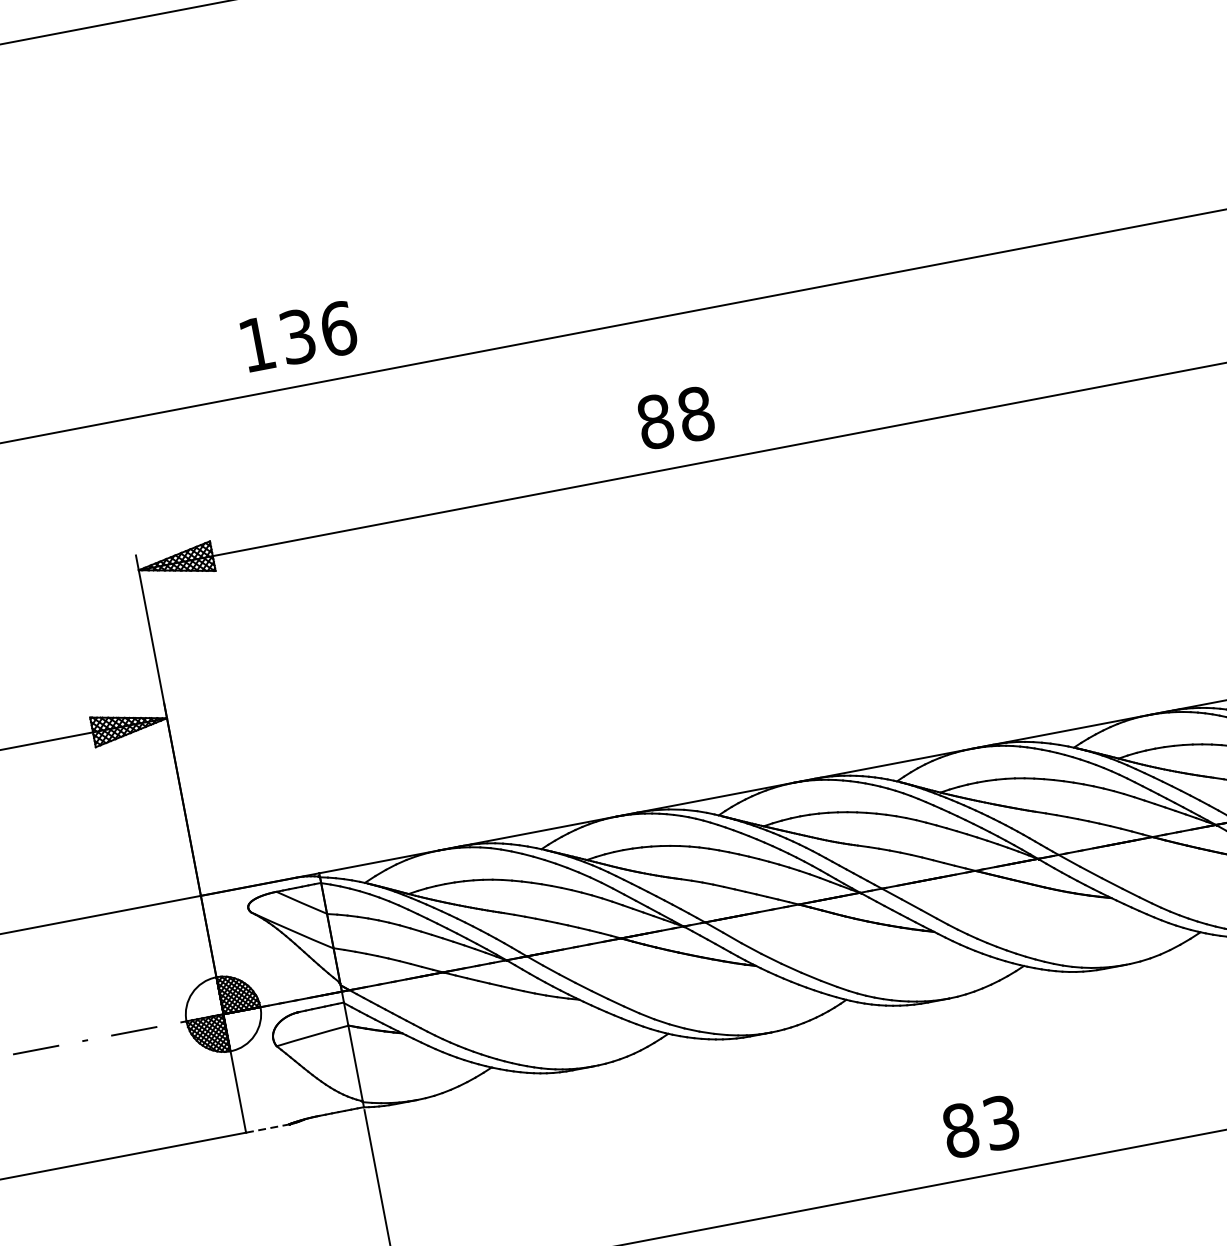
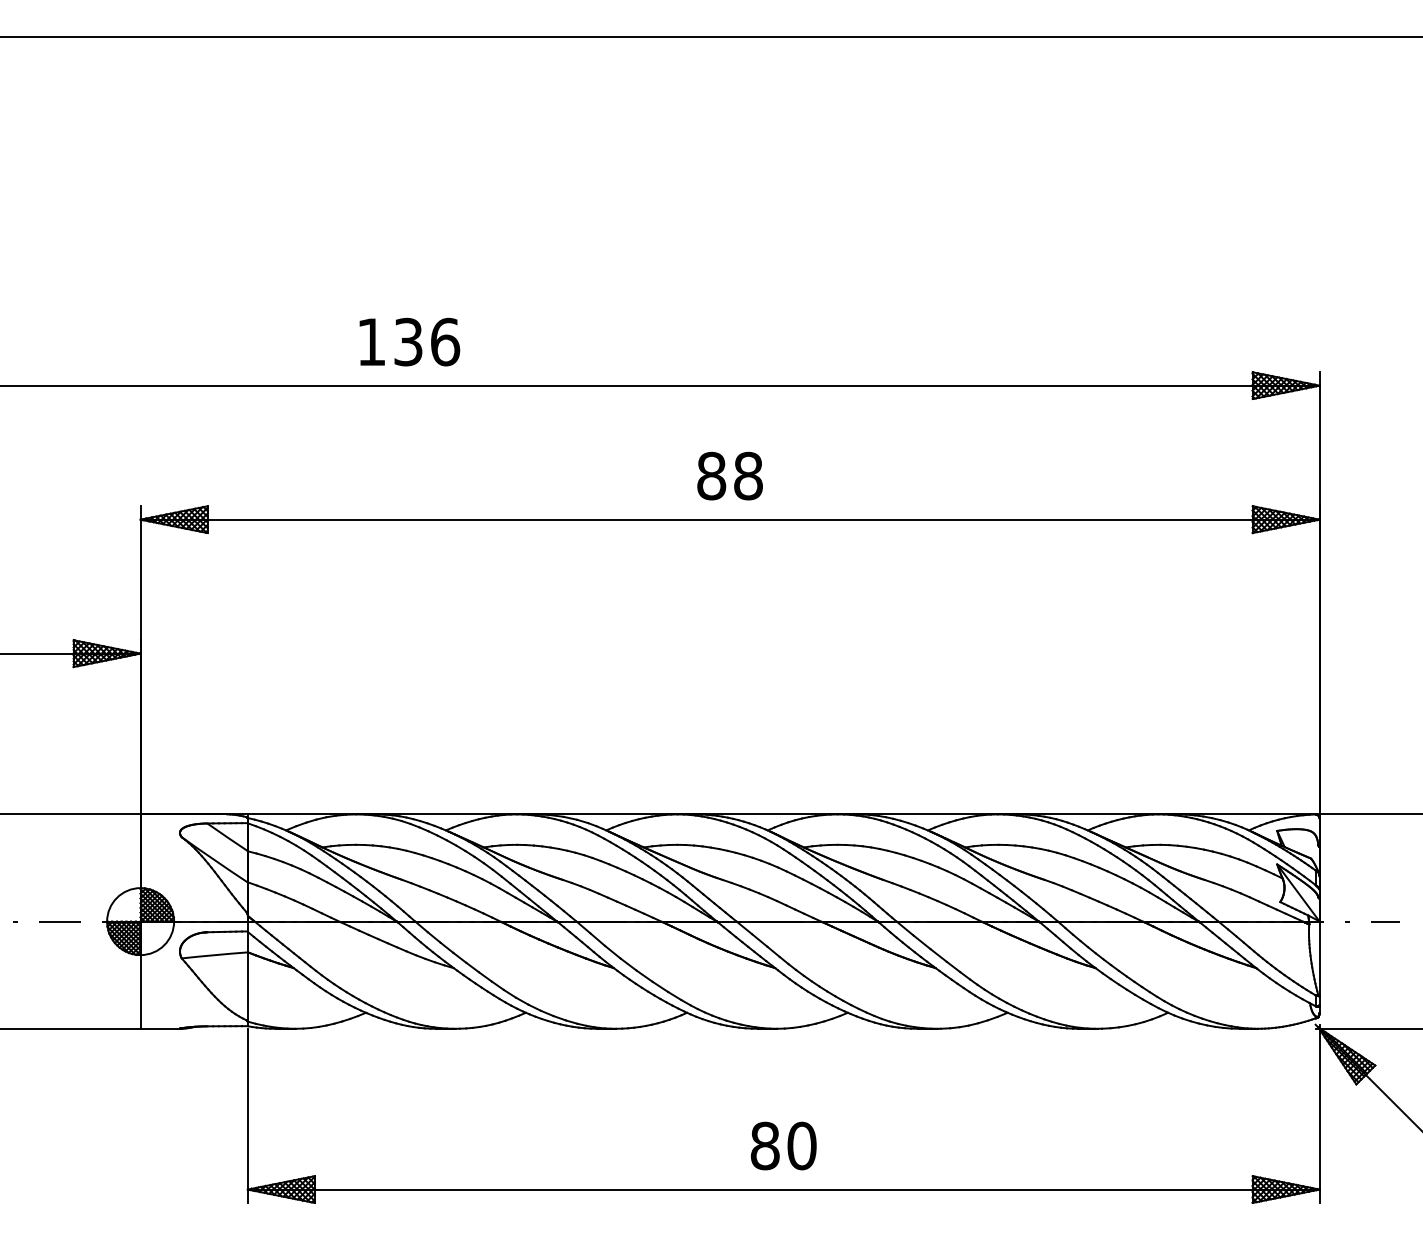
text: (298, 335) -> (409, 341), moved
text: (675, 417) -> (729, 475), moved
text: (1000, 1122) -> (801, 1145), 83 -> 80
line: (267, 1128) -> (160, 1028), dashed -> solid

